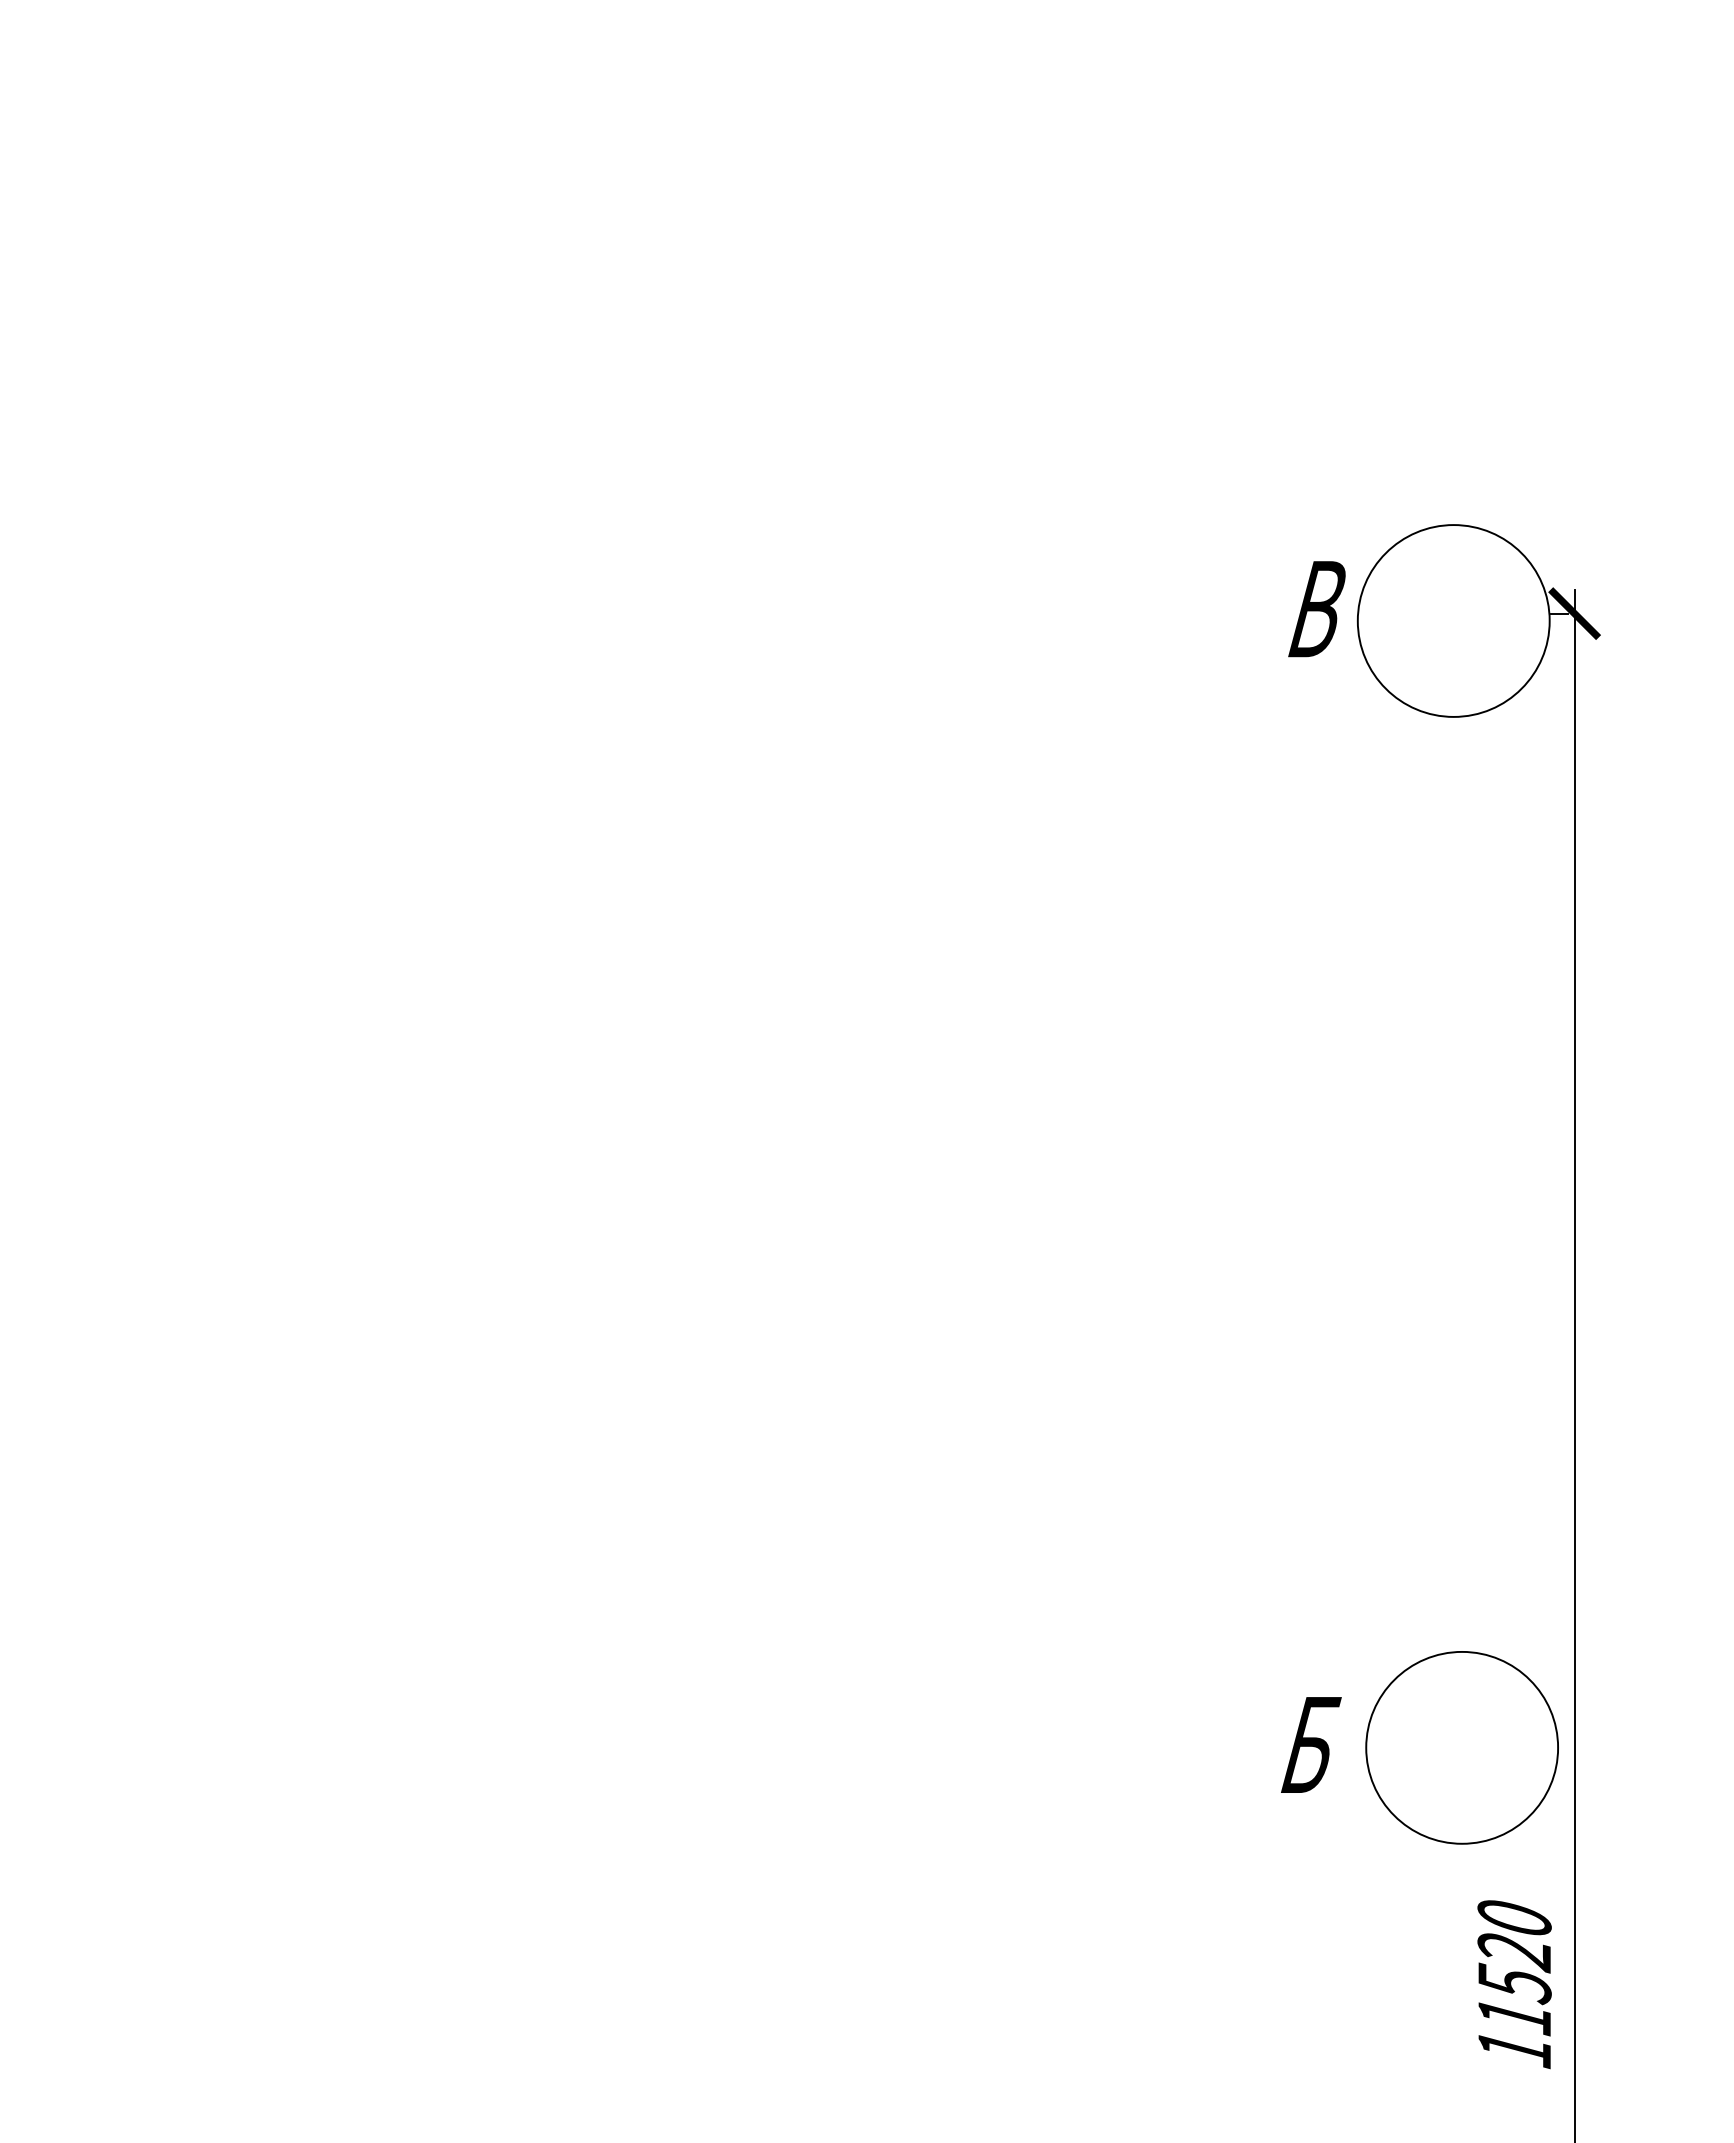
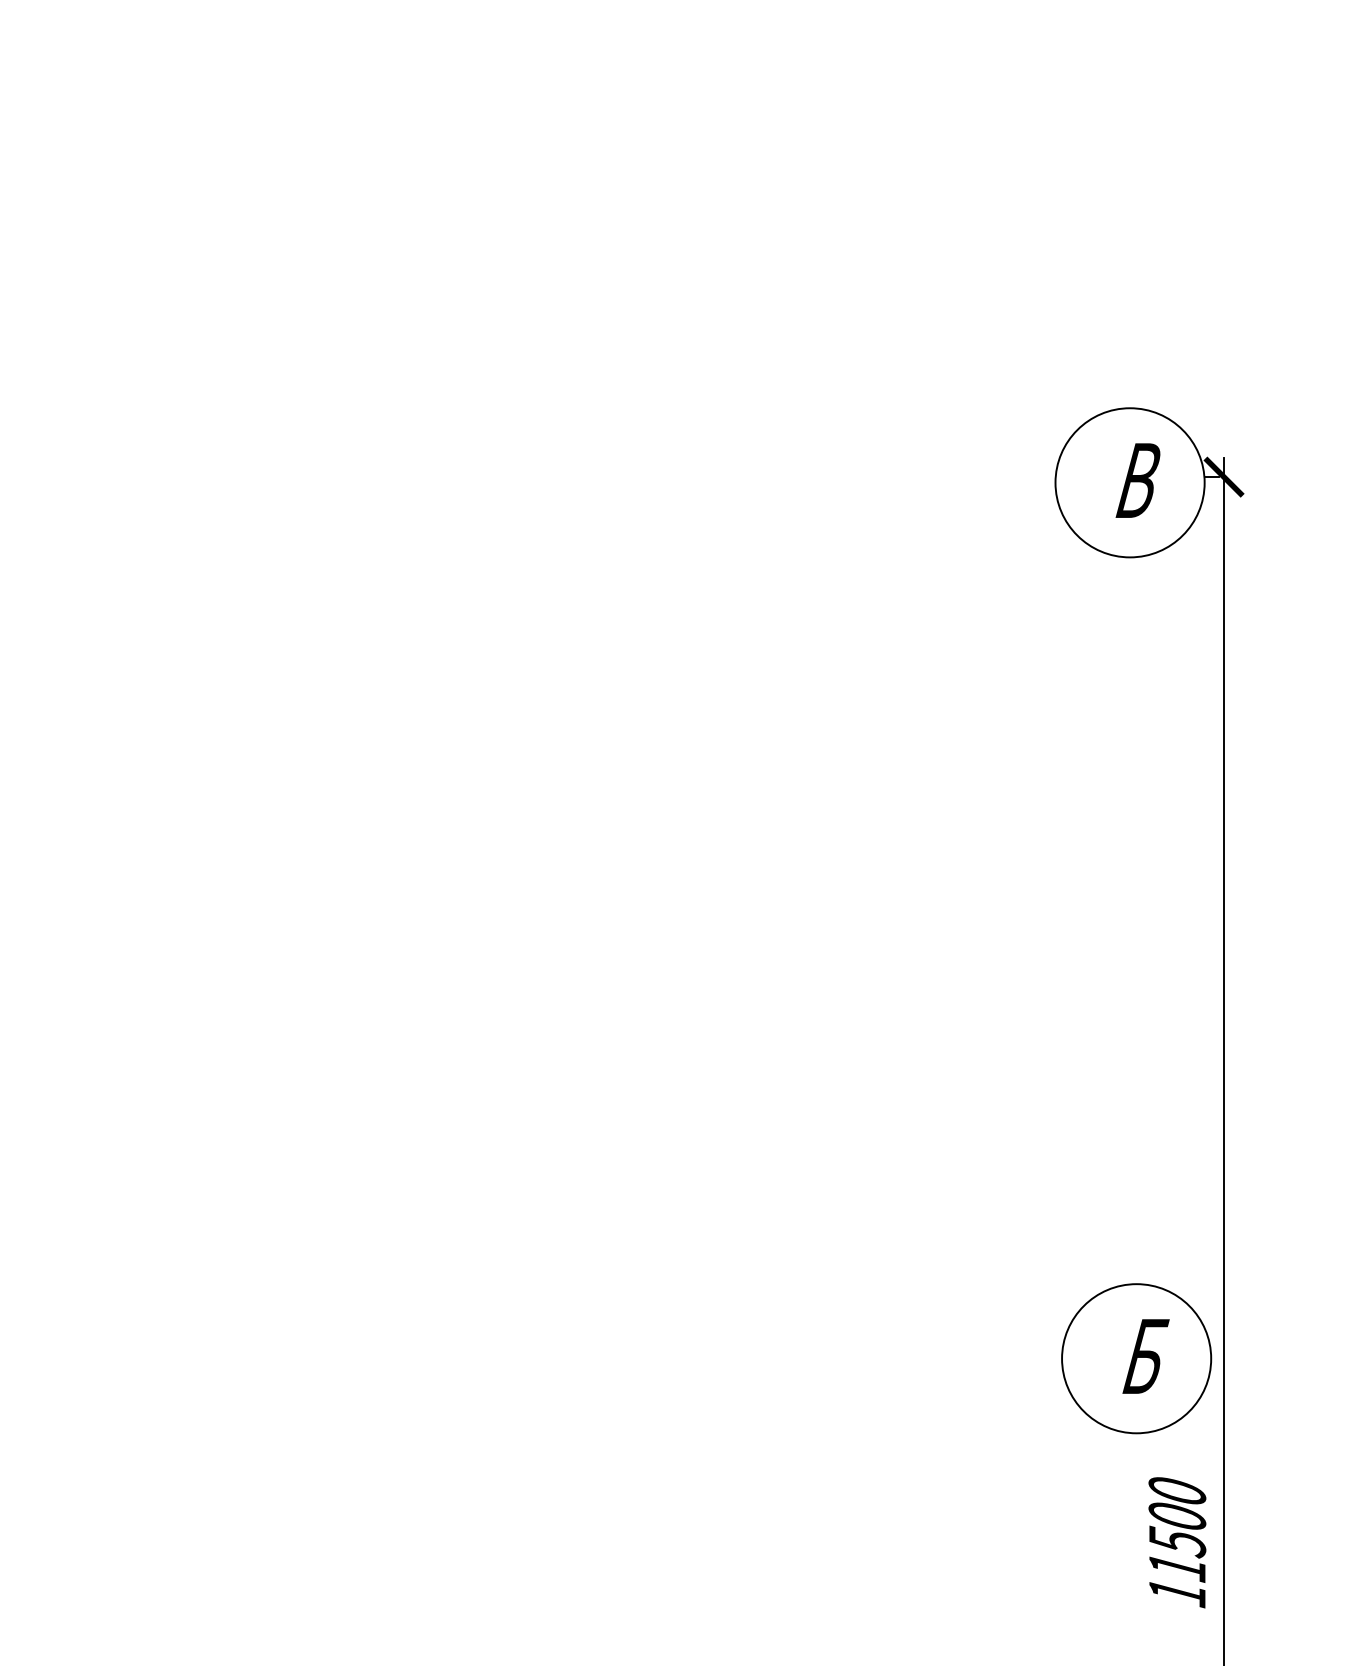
text: (1316, 609) -> (1137, 480), moved
text: (1311, 1744) -> (1146, 1356), moved
text: (1514, 1953) -> (1177, 1518), 11520 -> 11500

